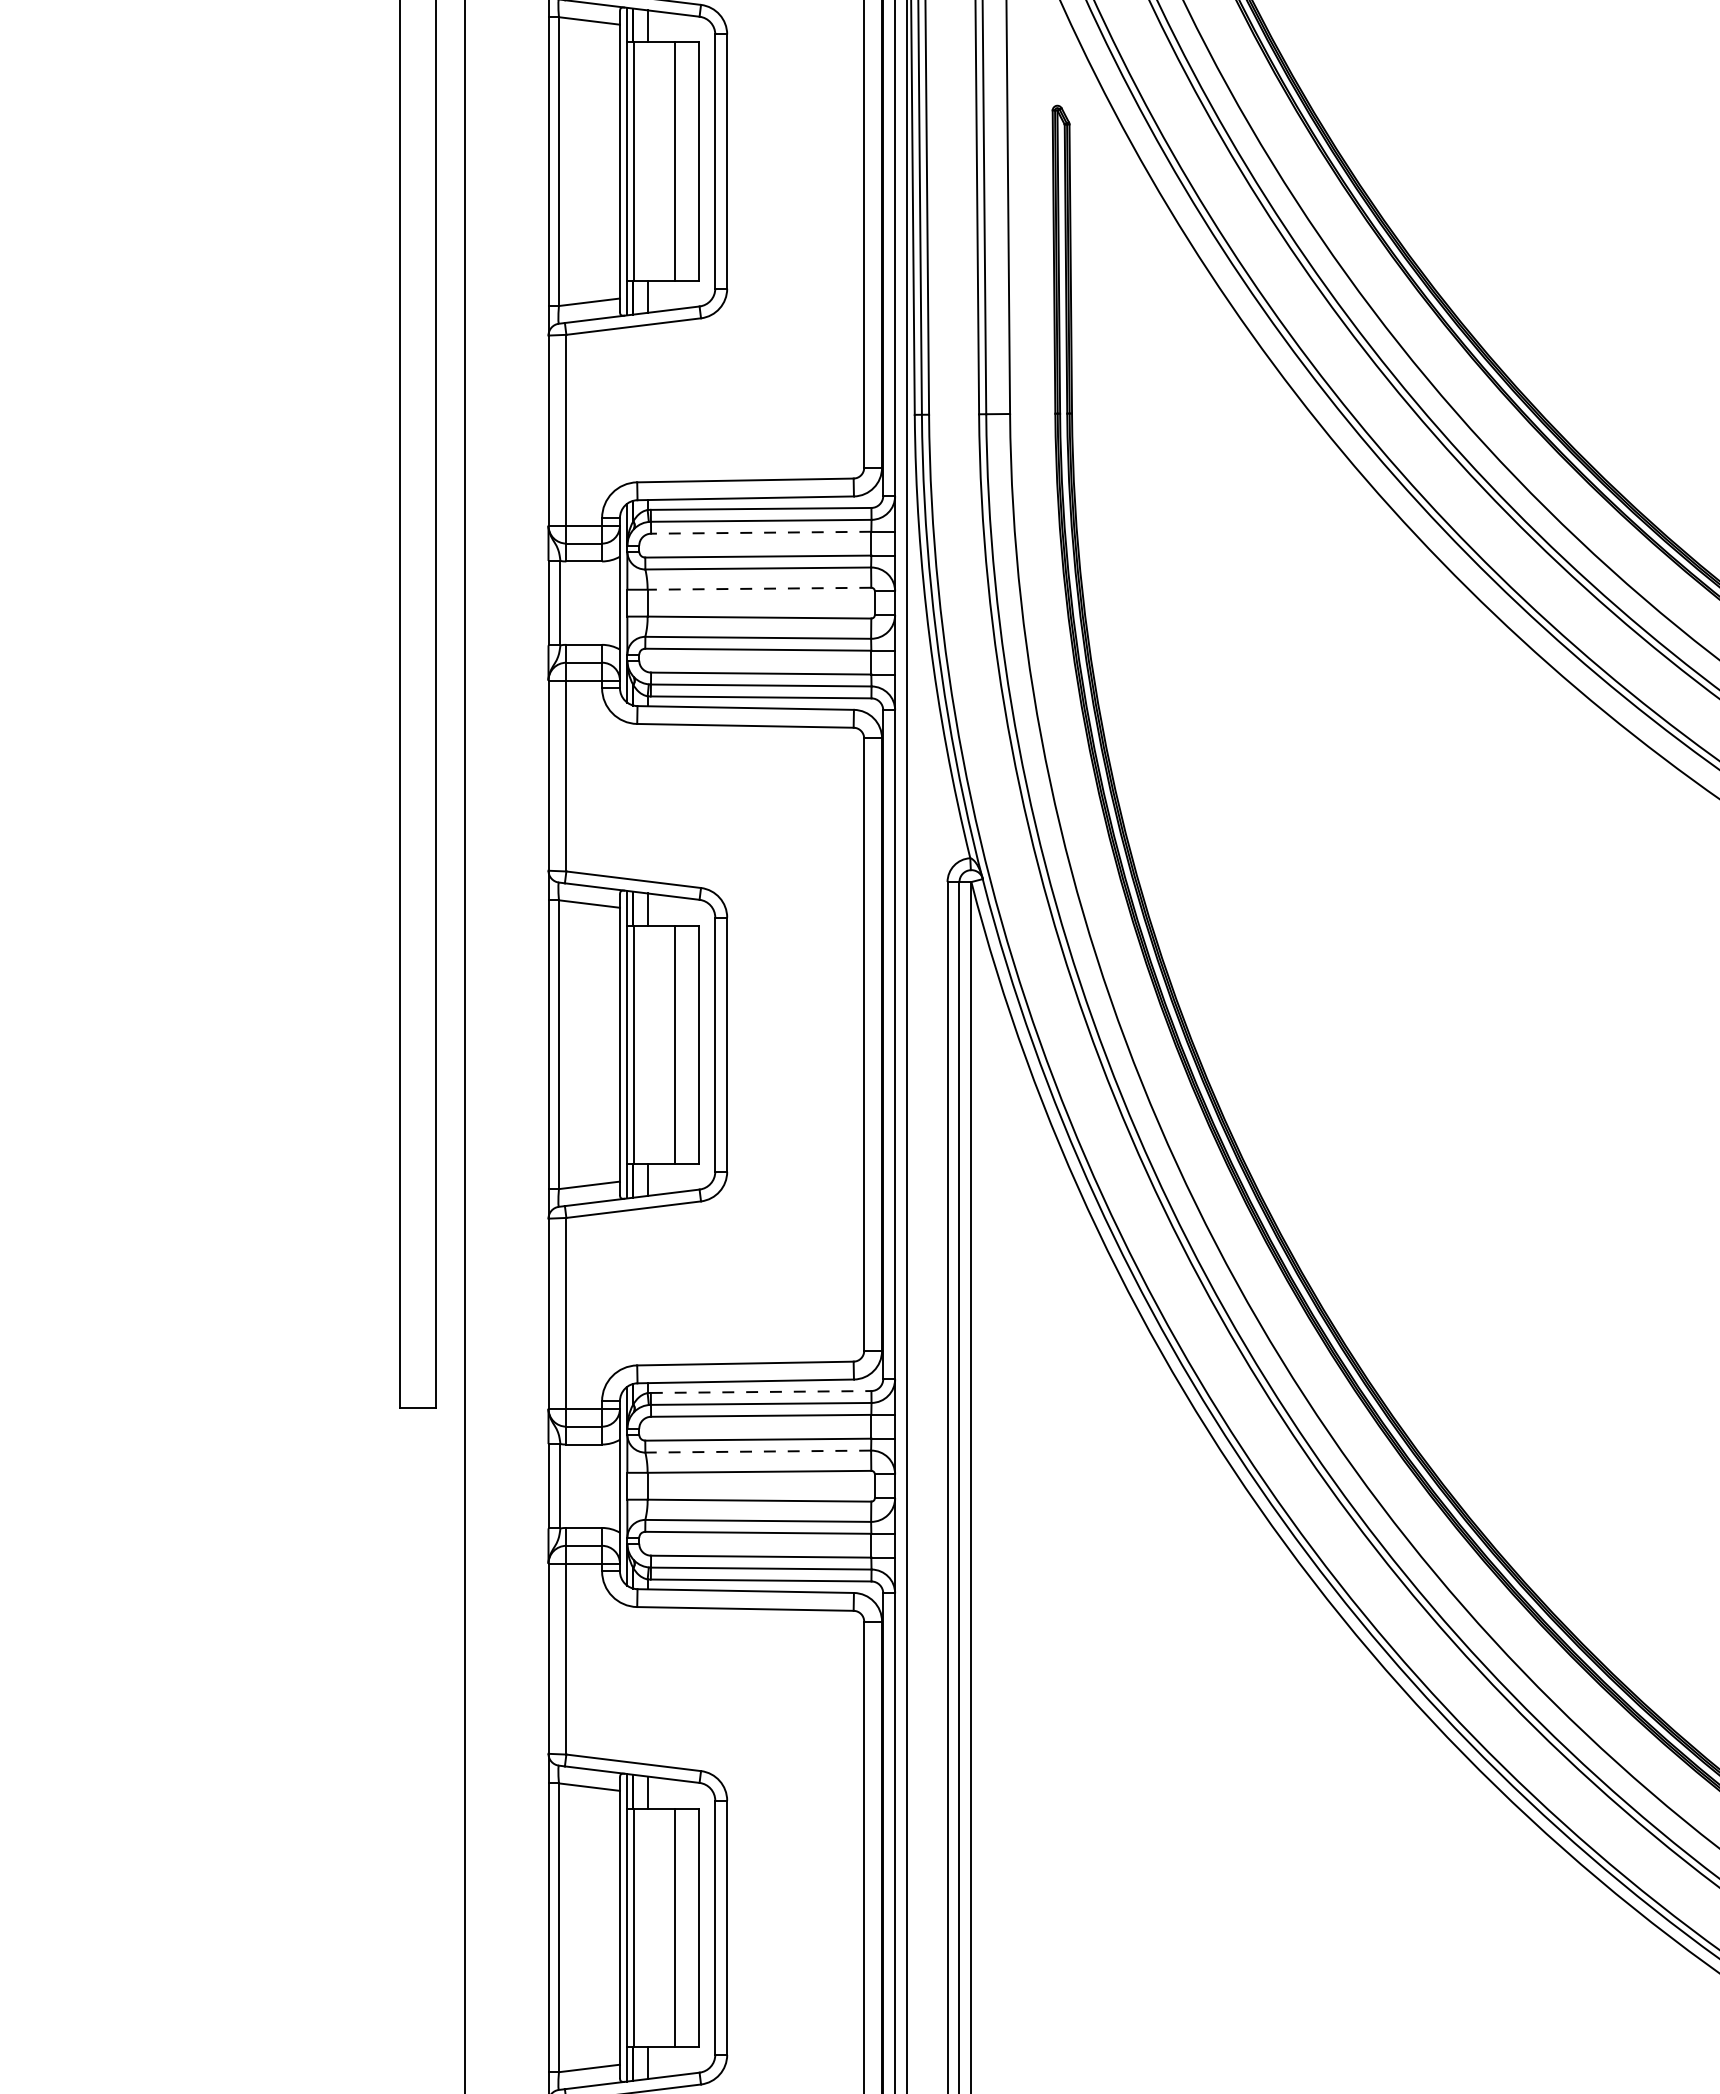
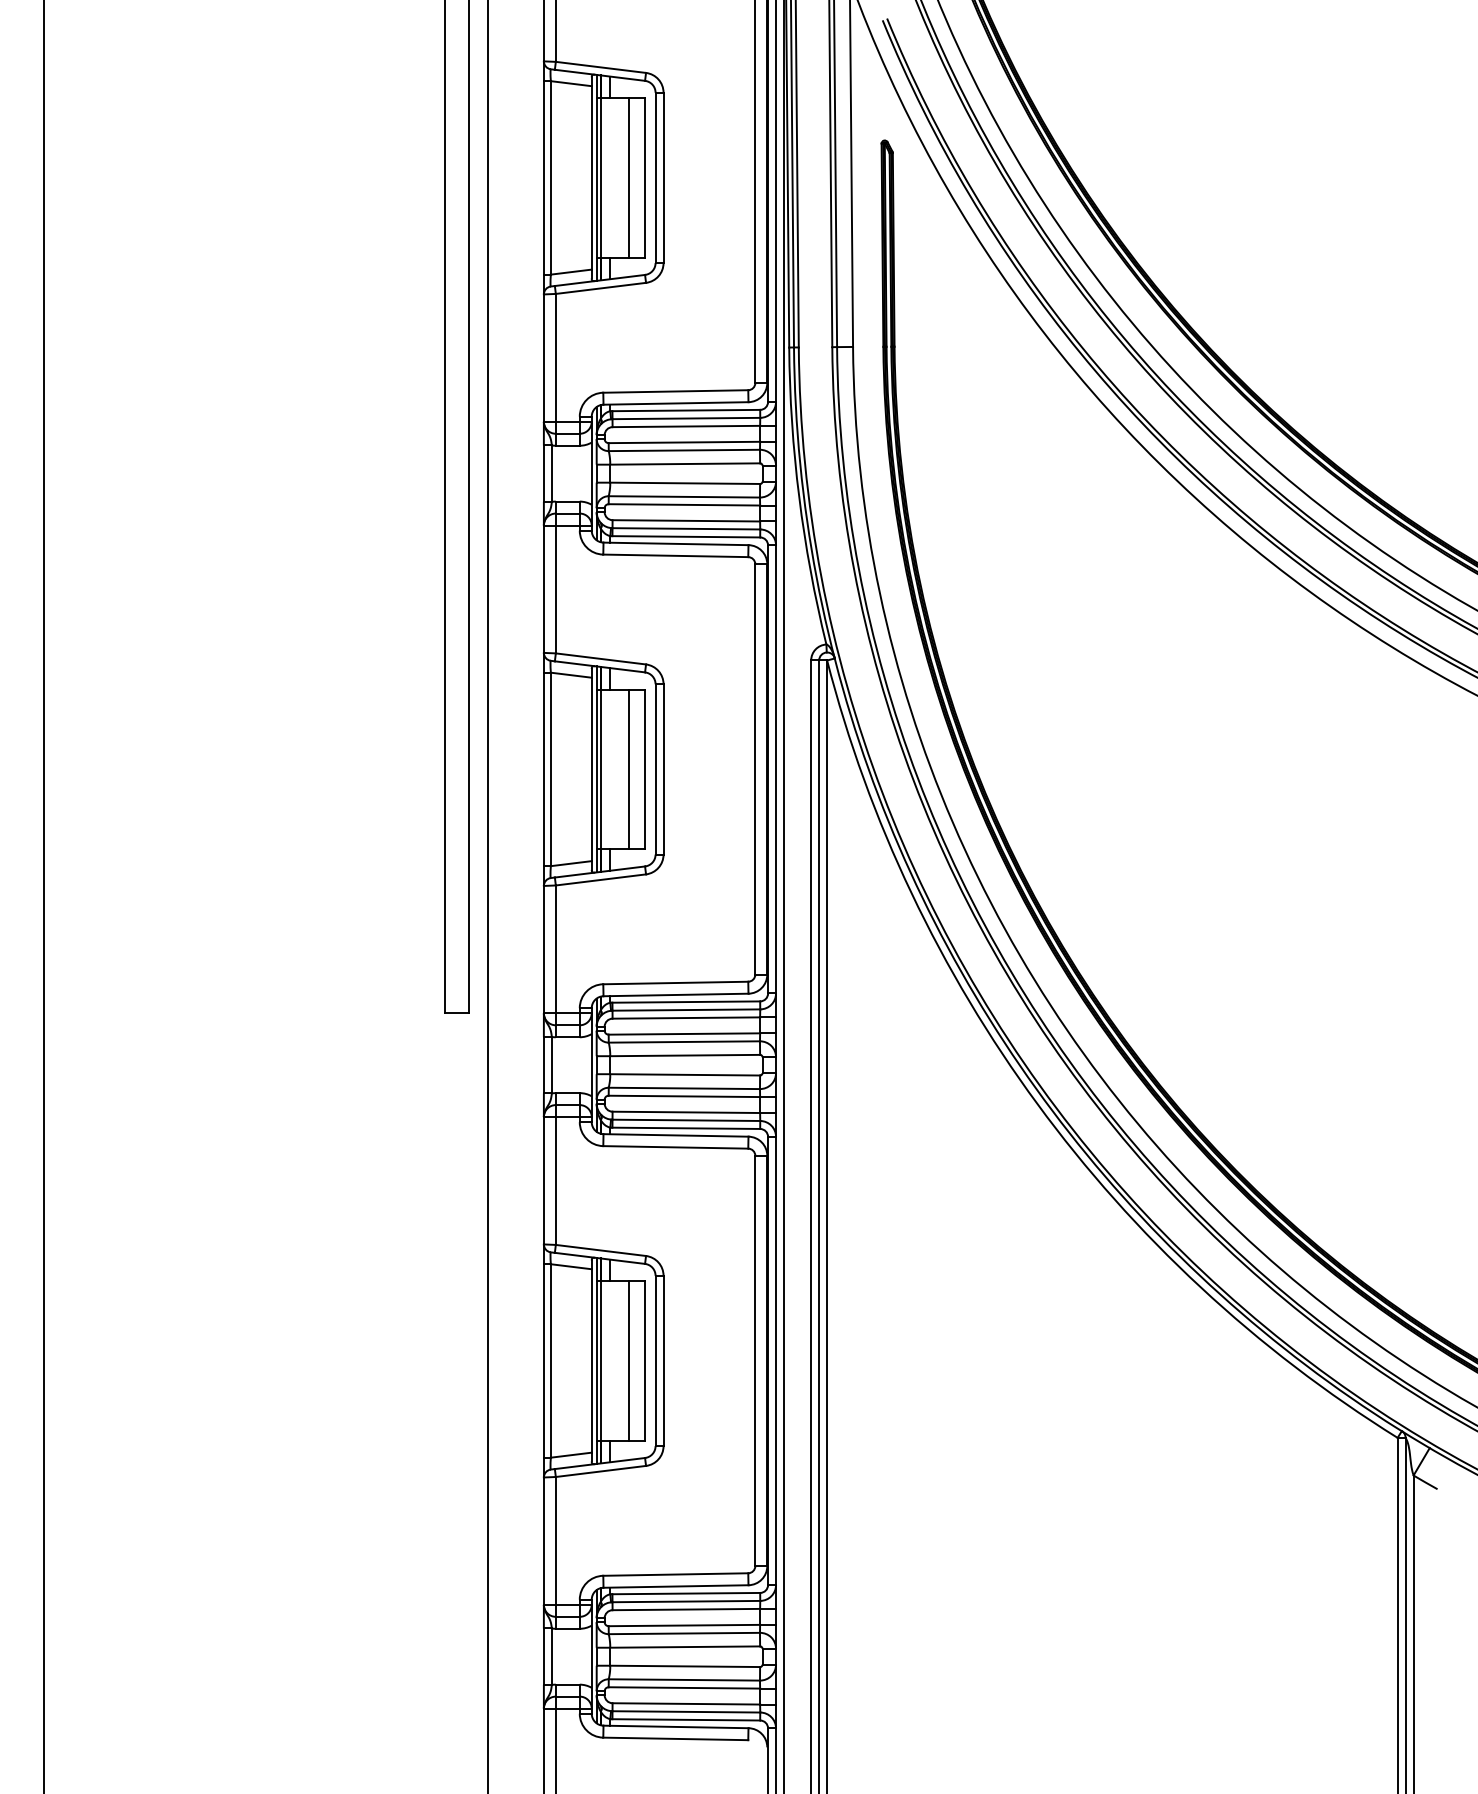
line: (761, 532) -> (686, 426), dashed -> solid
line: (759, 589) -> (685, 464), dashed -> solid
line: (761, 1392) -> (686, 1002), dashed -> solid
line: (758, 1450) -> (684, 1041), dashed -> solid

